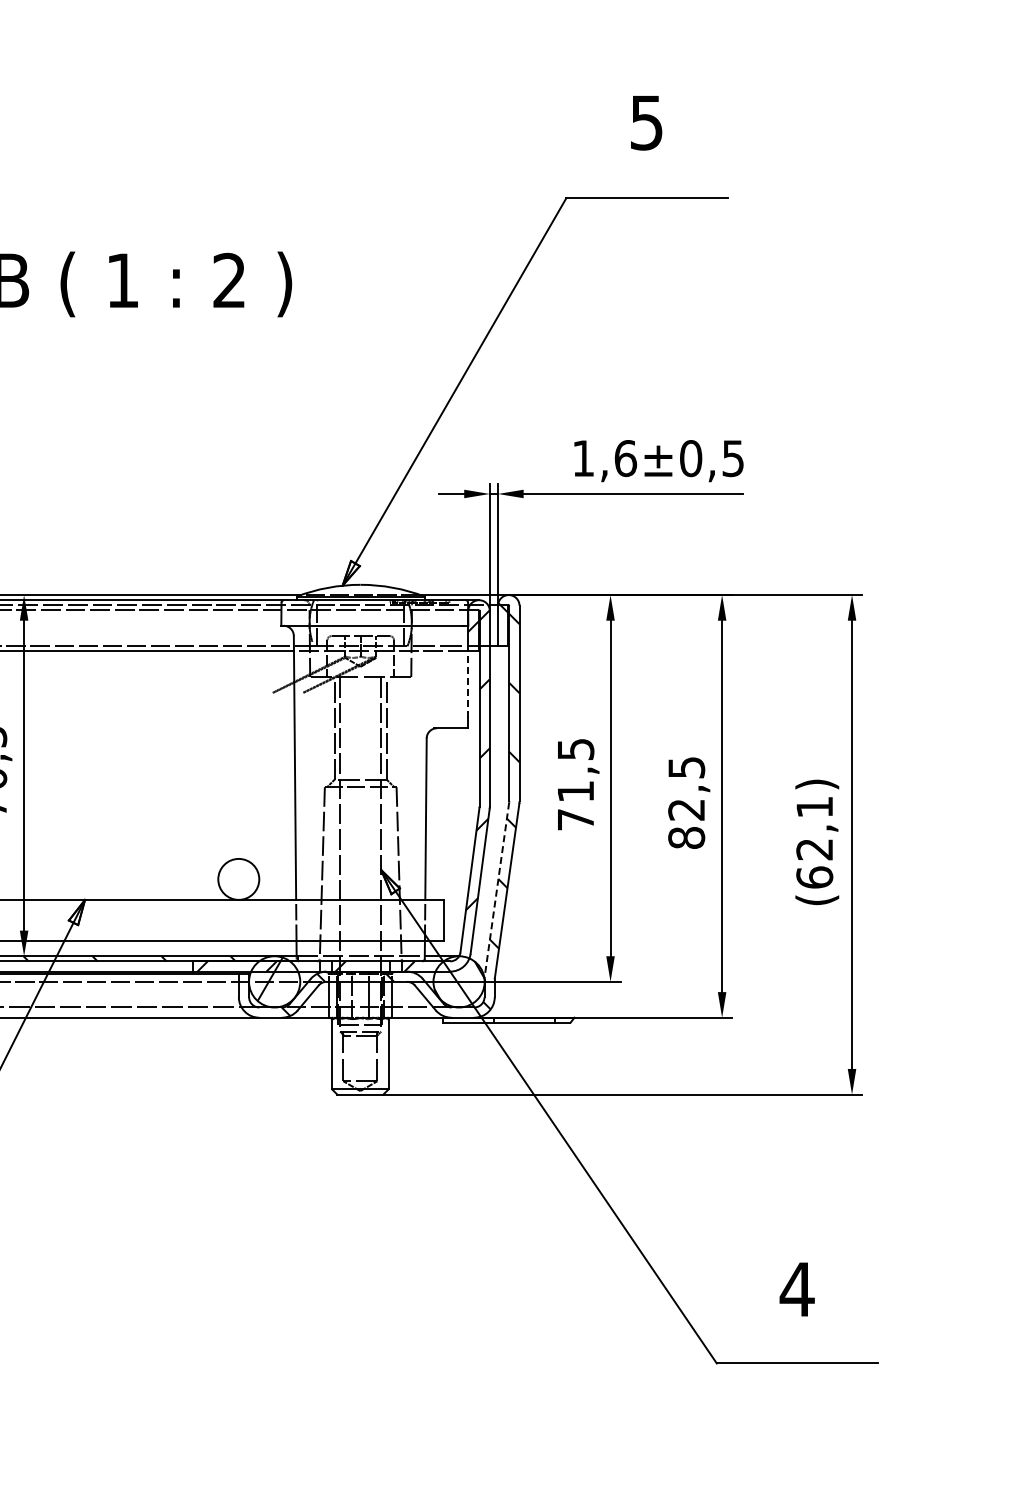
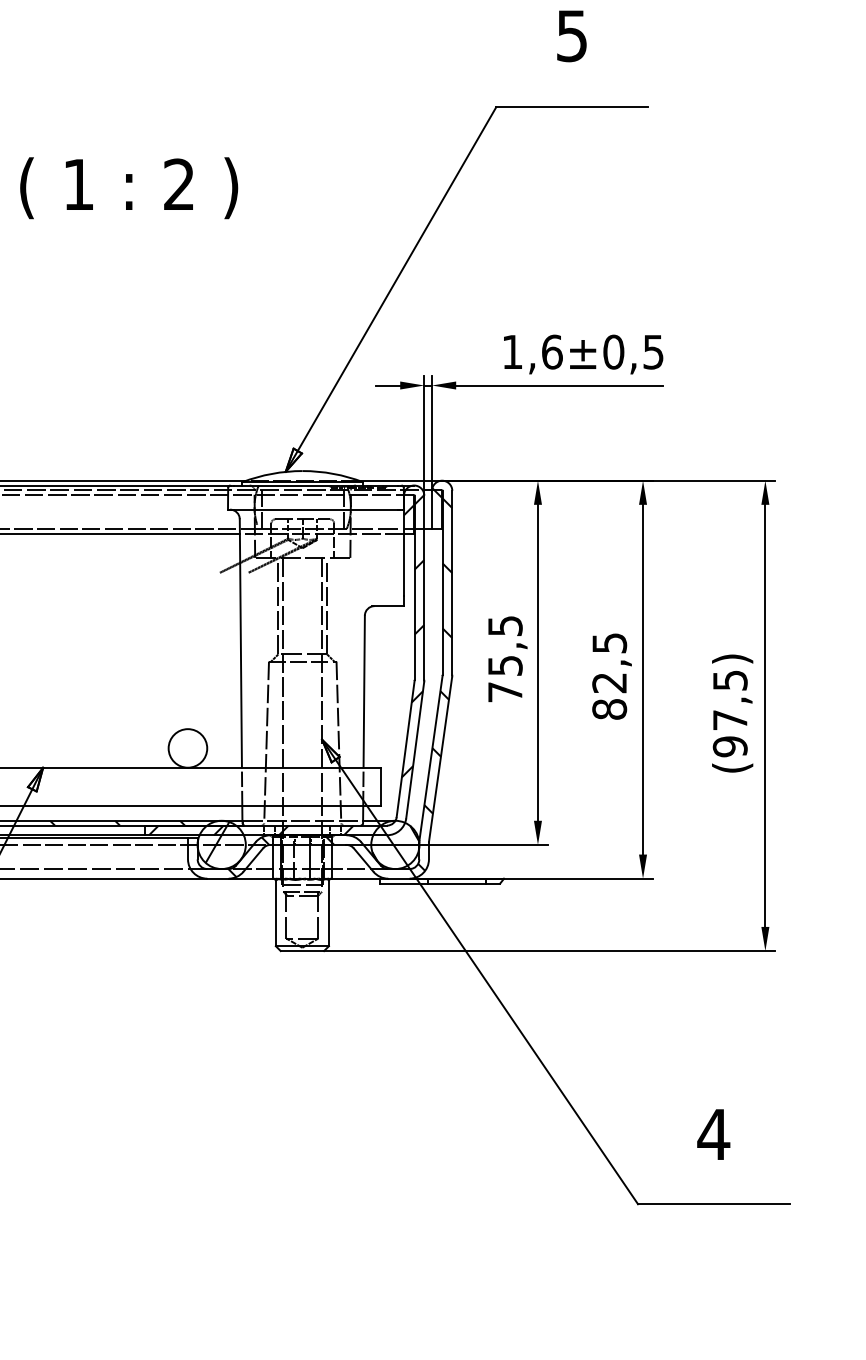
line: (468, 684) -> (404, 564), dashed -> solid
text: (576, 791) -> (505, 665), 71,5 -> 75,5
text: (814, 842) -> (730, 713), (62,1) -> (97,5)
line: (496, 889) -> (430, 757), dashed -> solid

